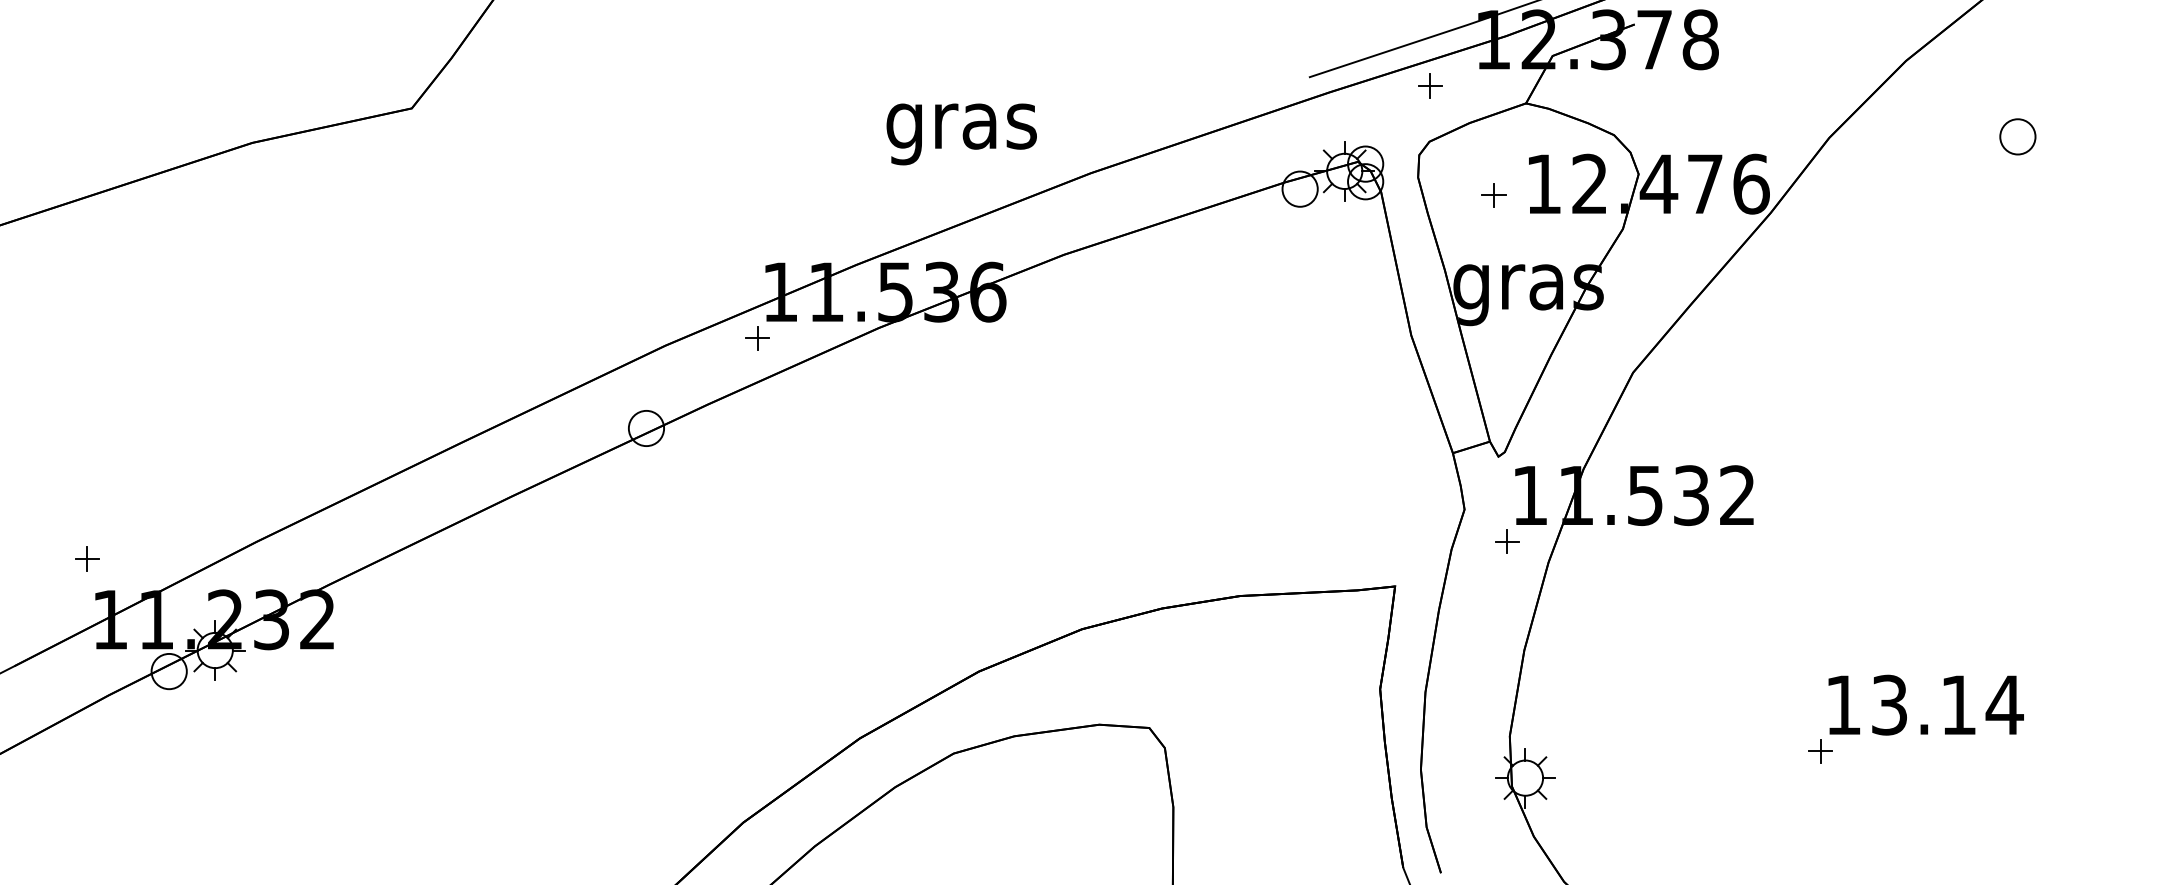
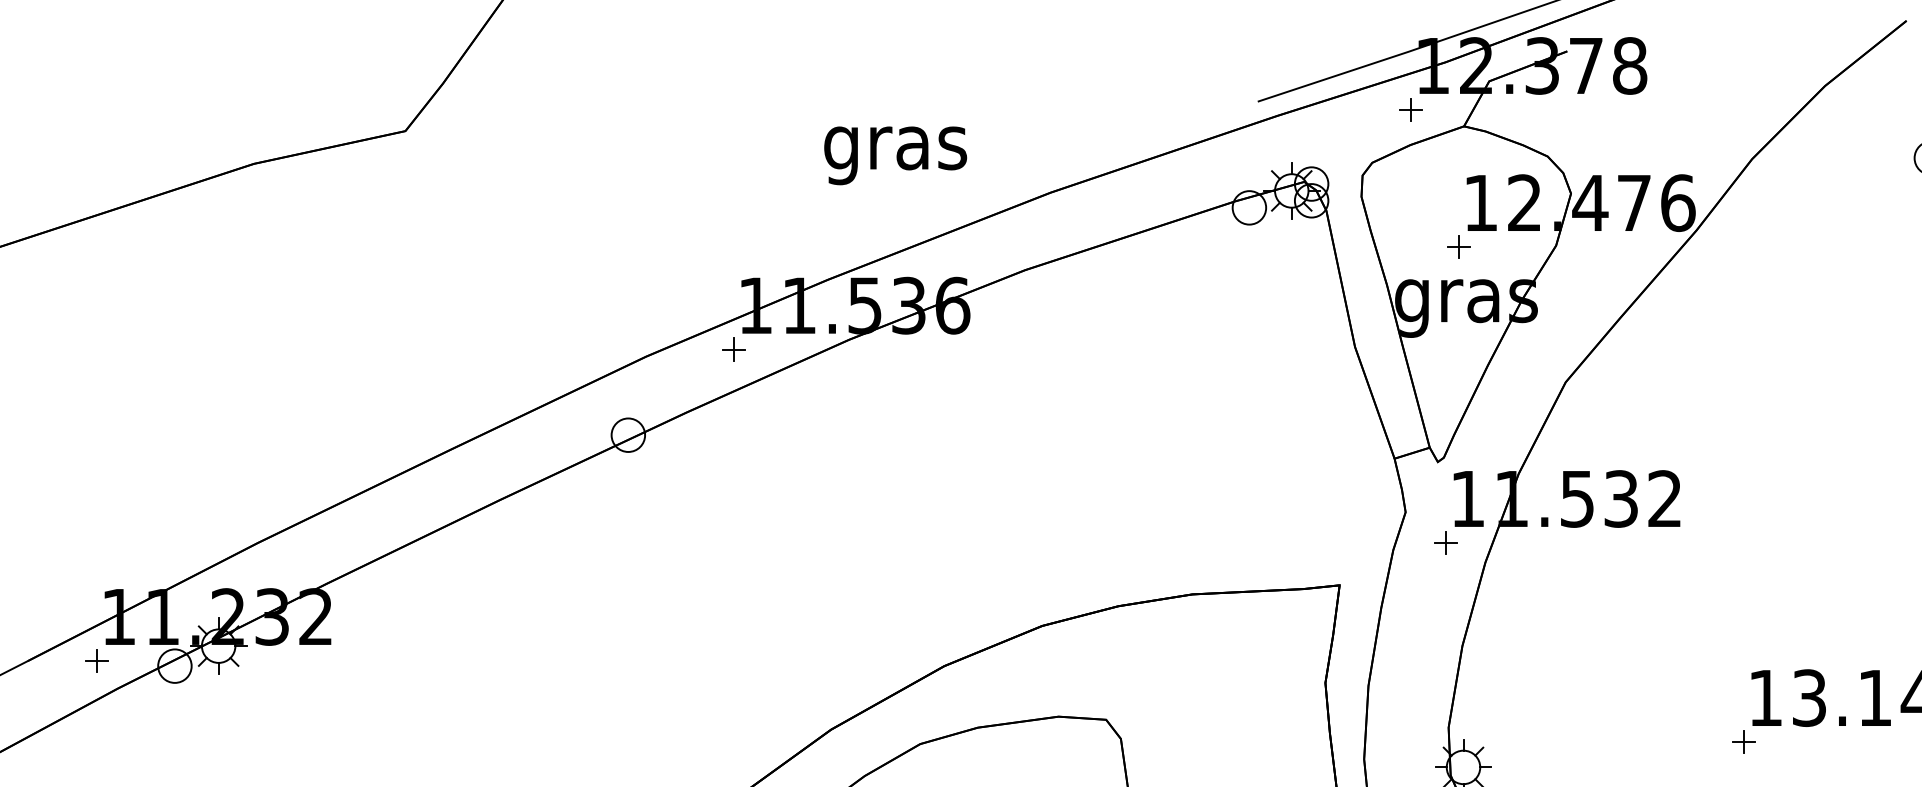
part: (1430, 85) -> (1411, 109), moved
text: (961, 134) -> (895, 155), moved
part: (1493, 195) -> (1458, 247), moved
part: (87, 558) -> (97, 660), moved

